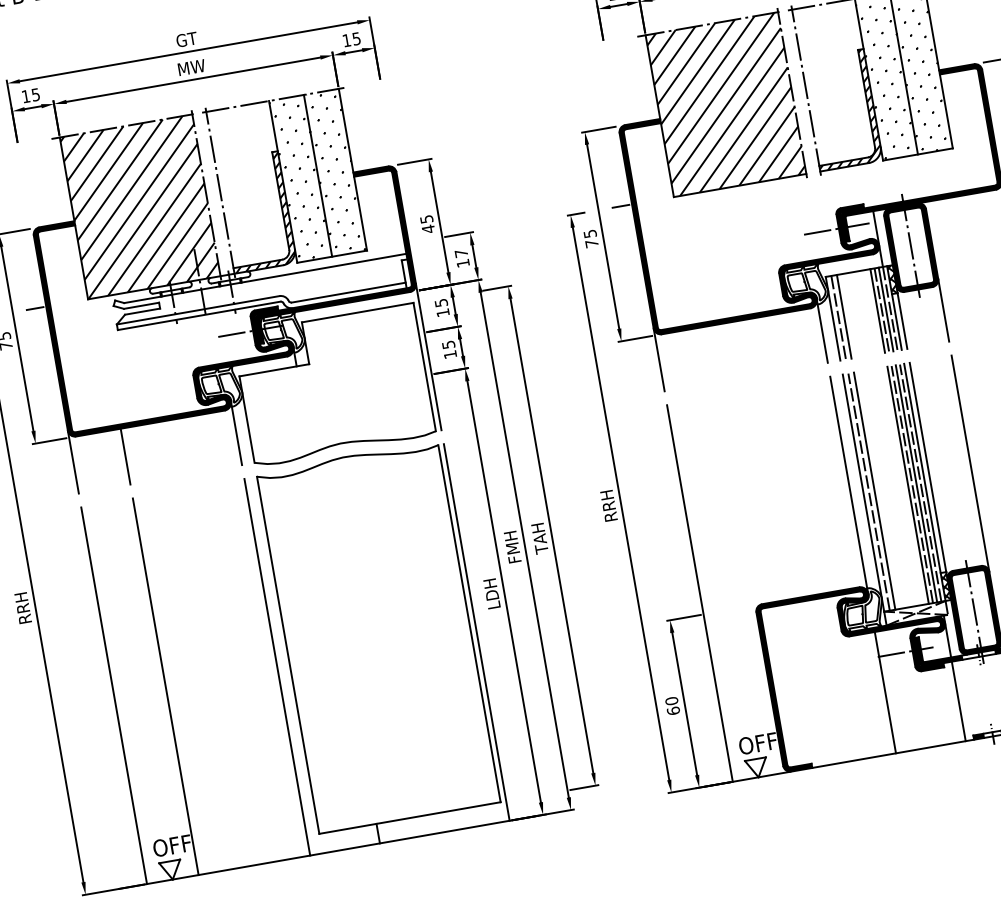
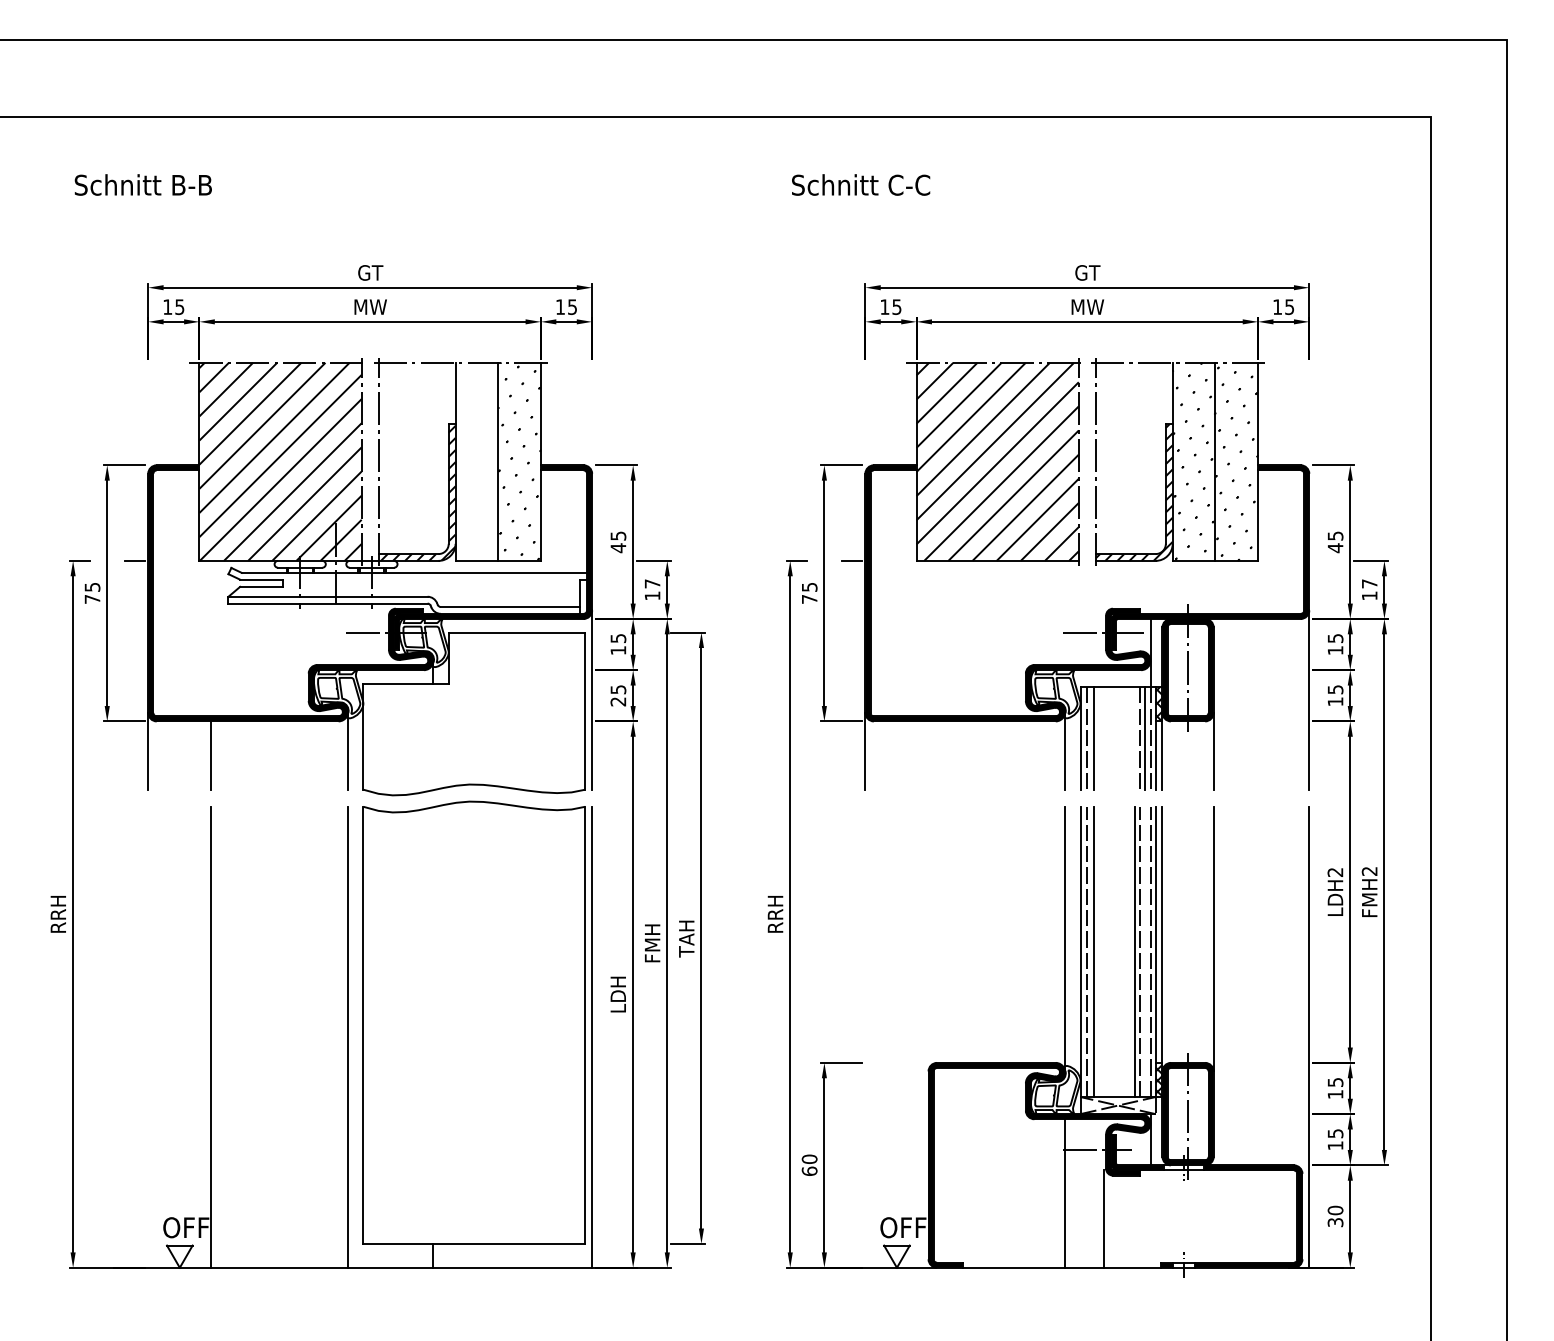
hatch: (300, 178) -> (476, 461), removed
line: (877, 310) -> (1135, 738), removed
text: (449, 354) -> (617, 701), 15 -> 25
line: (916, 483) -> (1145, 951), removed
line: (699, 592) -> (865, 1036), removed
line: (114, 695) -> (148, 1036), removed
line: (958, 700) -> (1103, 1218), moved

